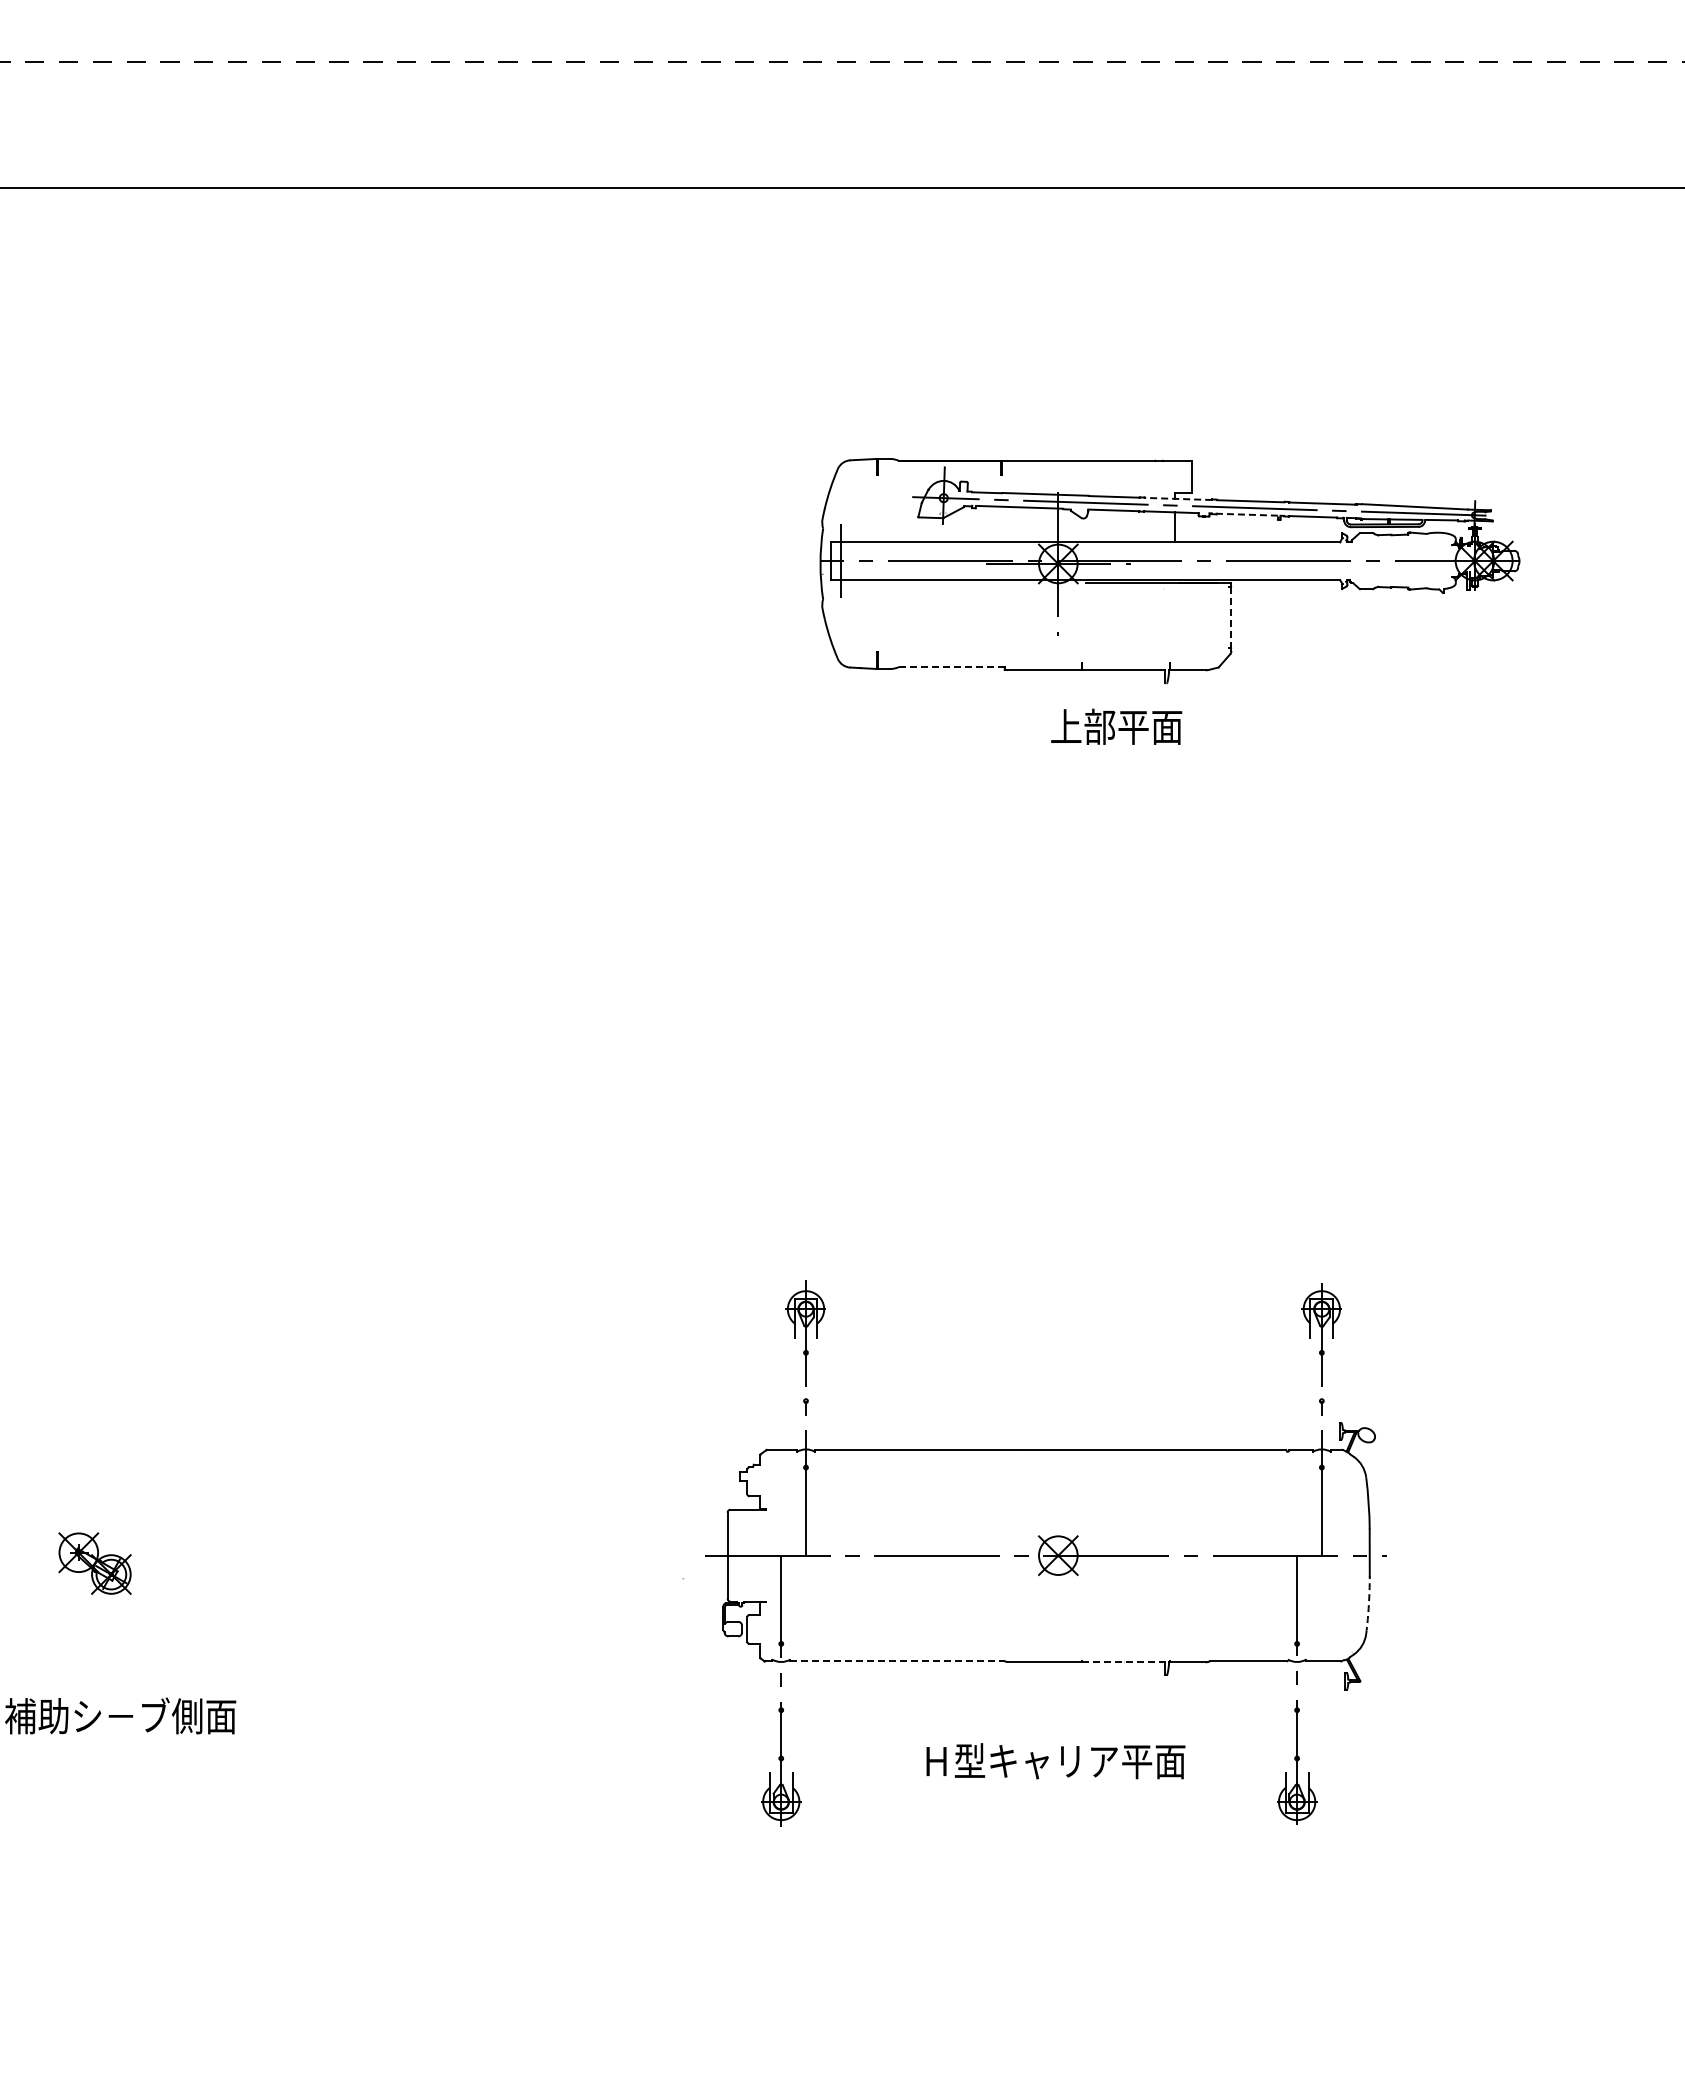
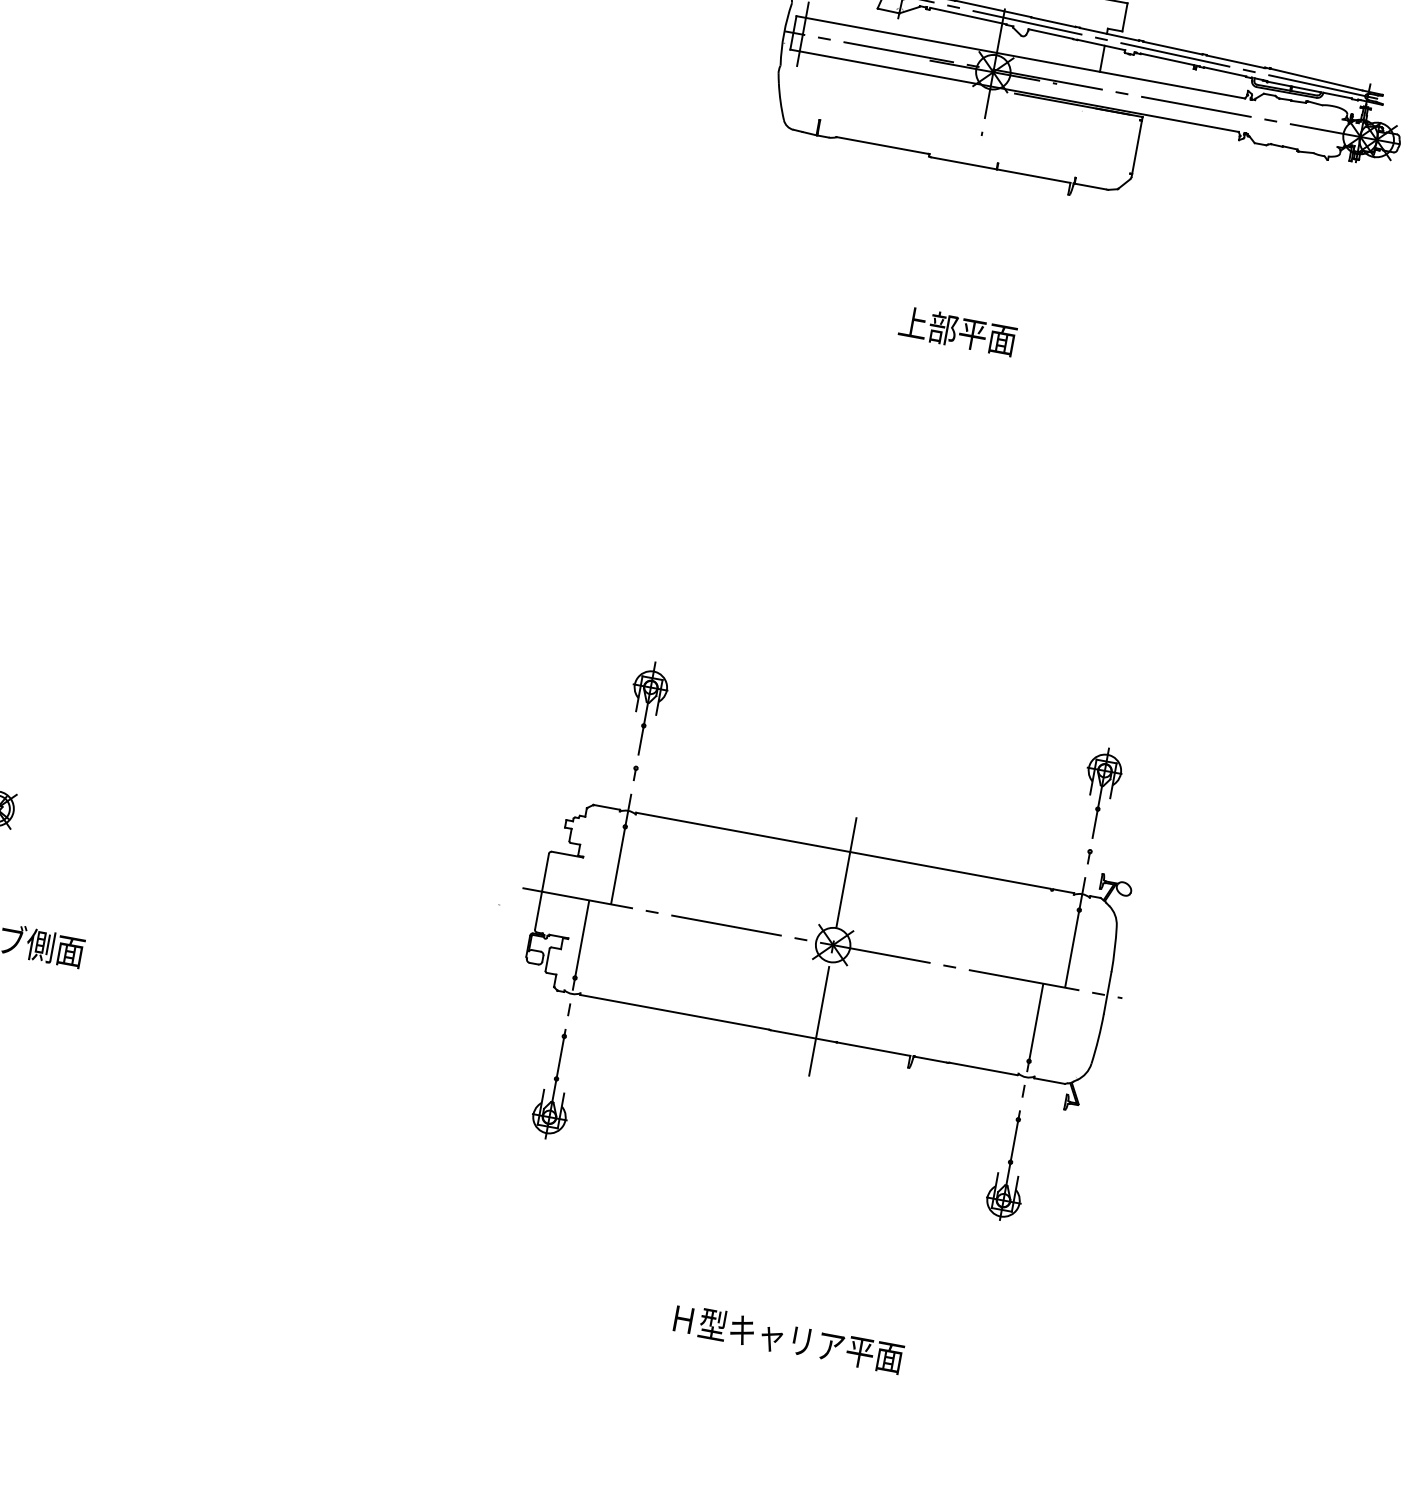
line: (1178, 498) -> (1109, 34), dashed -> solid
line: (1247, 514) -> (1167, 59), dashed -> solid
line: (1231, 617) -> (1137, 147), dashed -> solid
line: (951, 666) -> (882, 145), dashed -> solid
text: (1116, 726) -> (957, 330), moved
line: (1058, 1556) -> (833, 945), added
arc: (1368, 1605) -> (1098, 1039), dashed -> solid
line: (898, 1661) -> (675, 1012), dashed -> solid
line: (1123, 1661) -> (873, 1048), dashed -> solid
text: (1055, 1761) -> (788, 1338), moved

